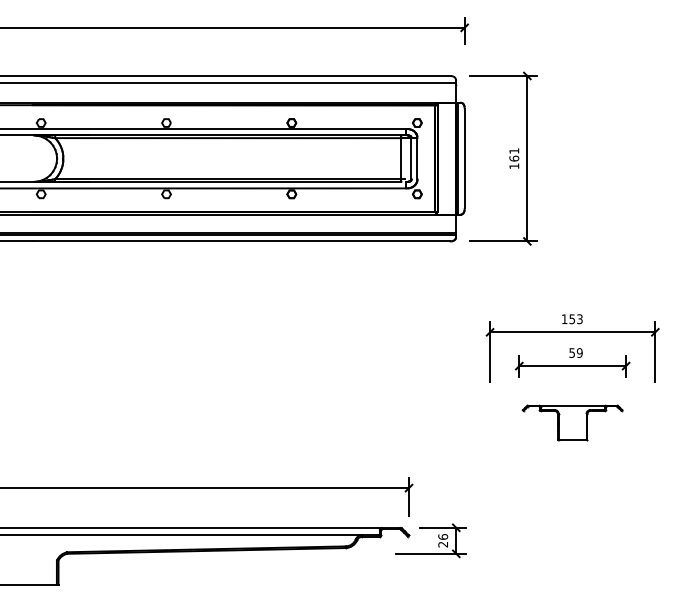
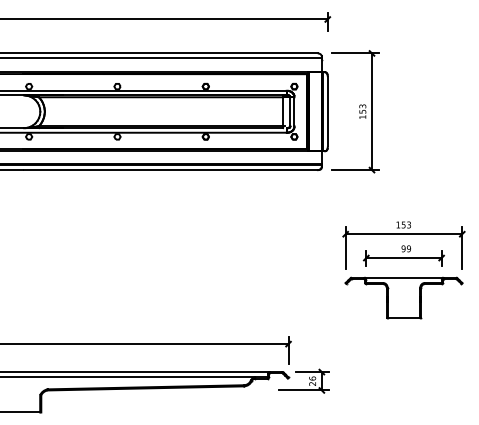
text: (514, 154) -> (362, 108), 161 -> 153
text: (572, 352) -> (403, 248), 59 -> 99
part: (572, 422) -> (403, 297), size x1.67

